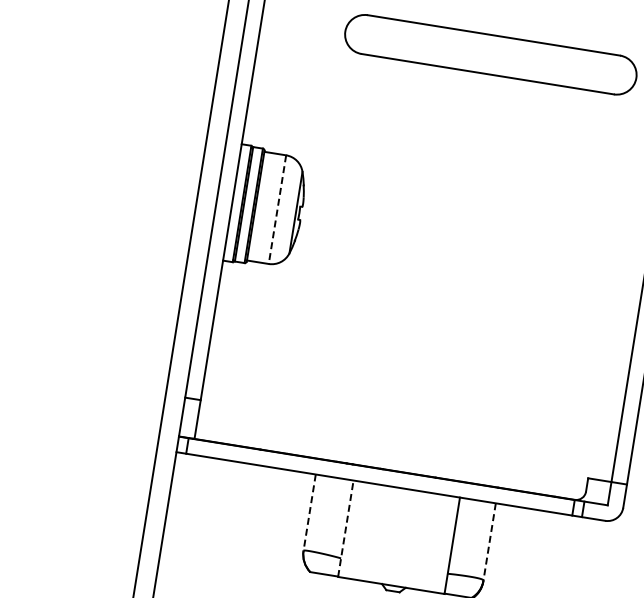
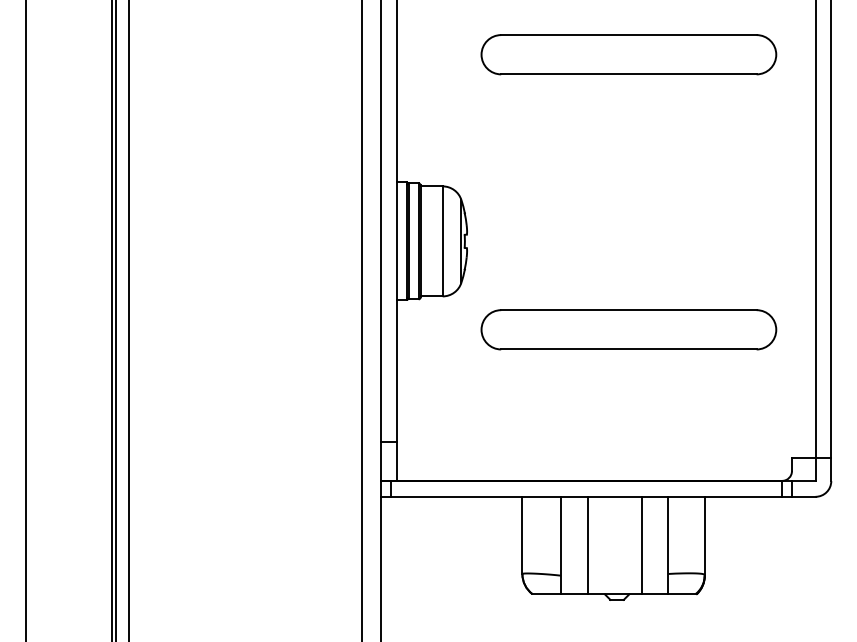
line: (277, 209) -> (442, 241), dashed -> solid
part: (447, 326) -> (628, 329), added
line: (309, 512) -> (522, 535), dashed -> solid
line: (345, 528) -> (560, 545), dashed -> solid
line: (372, 532) -> (587, 545), added
line: (425, 541) -> (641, 545), added
line: (489, 542) -> (704, 536), dashed -> solid

